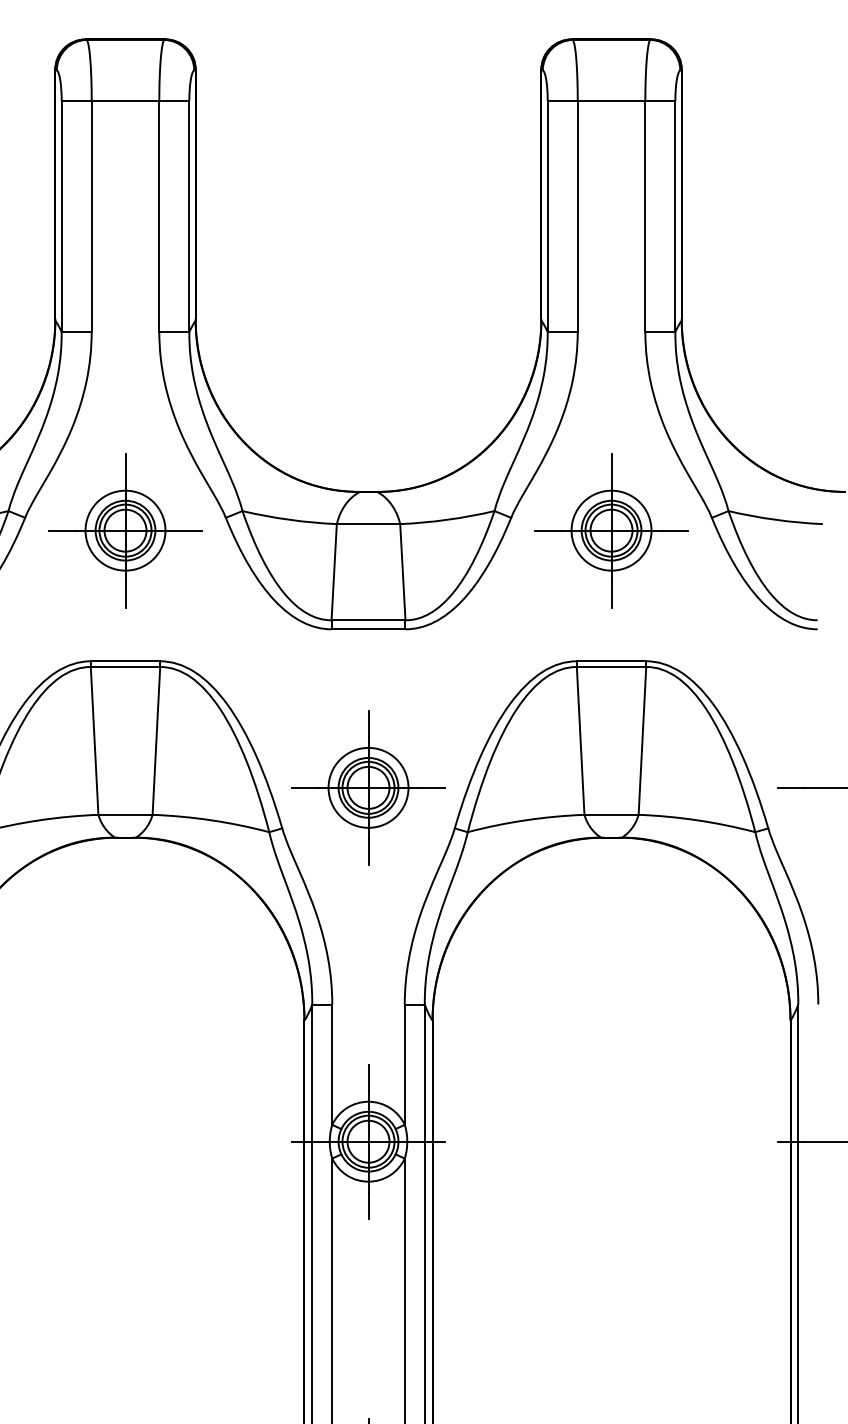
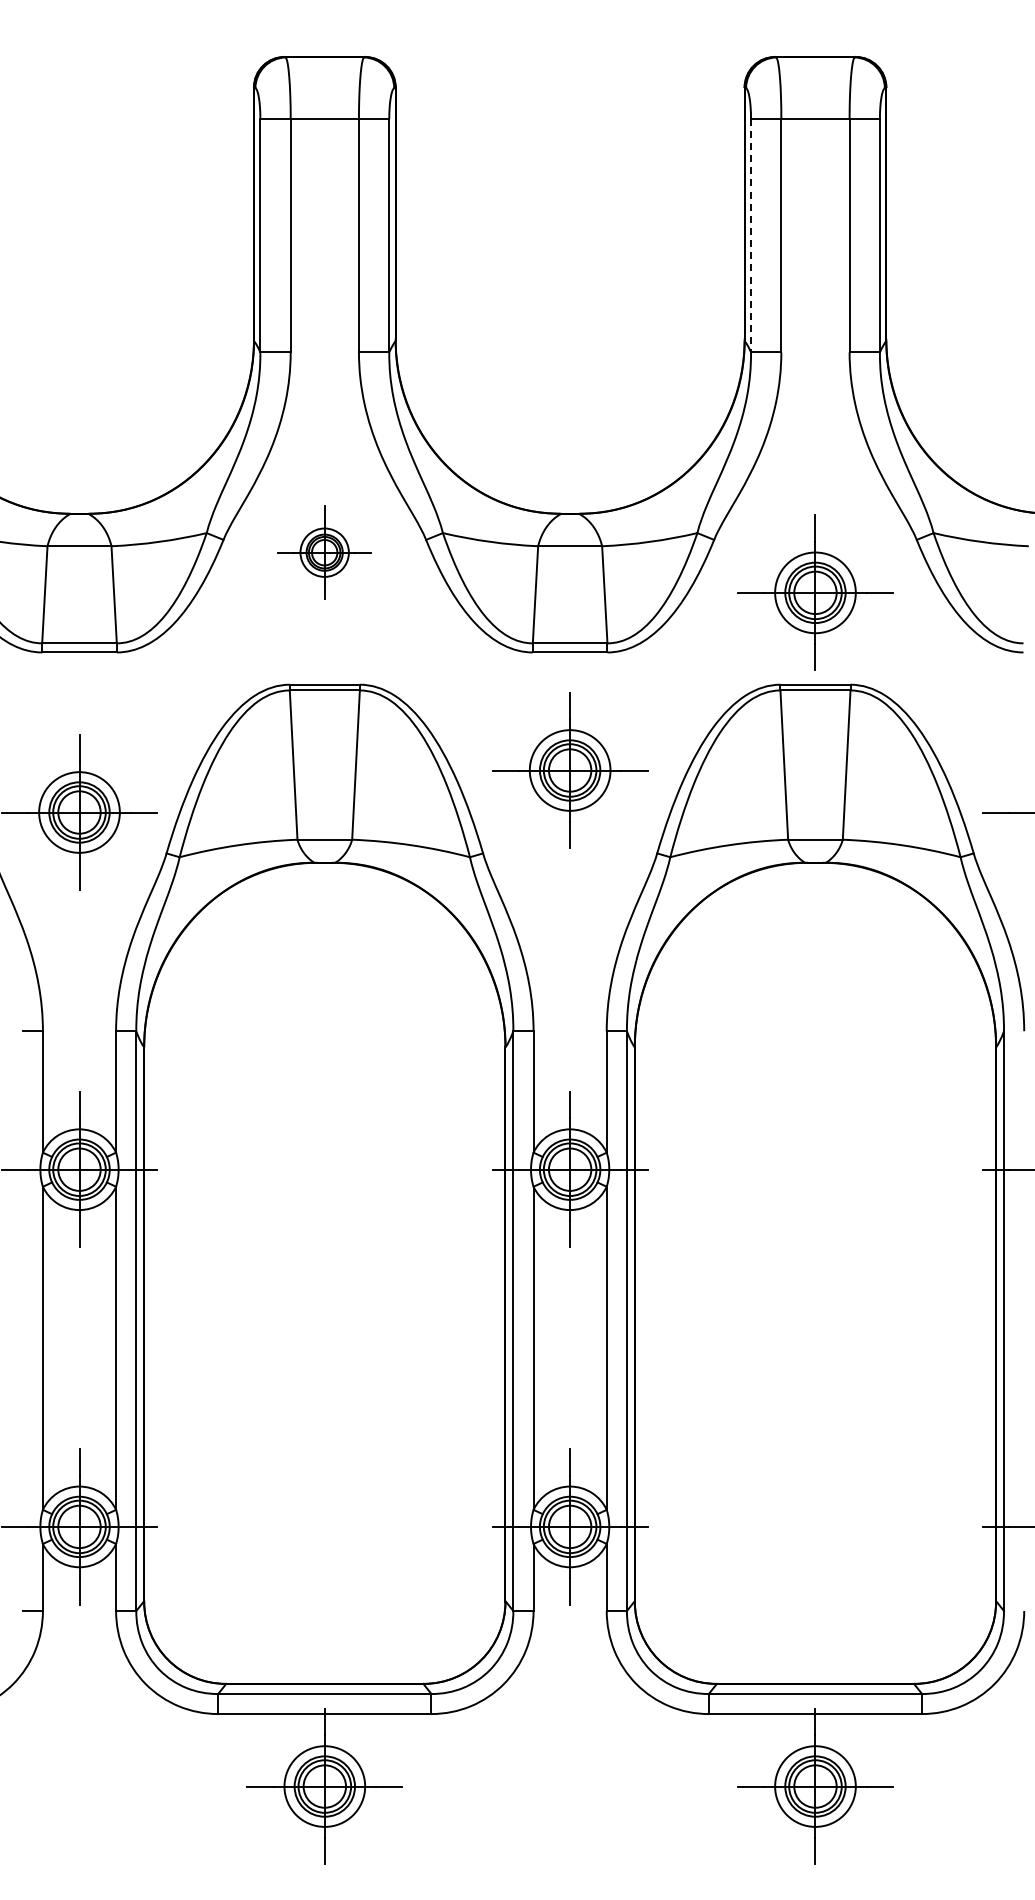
line: (548, 216) -> (751, 235), solid -> dashed
part: (125, 530) -> (324, 552), size x0.6
part: (611, 530) -> (815, 592), moved
part: (368, 787) -> (570, 770), moved

